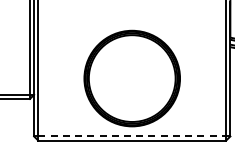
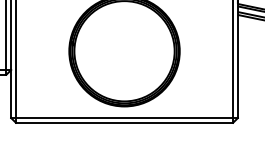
line: (132, 136) -> (124, 118), dashed -> solid

